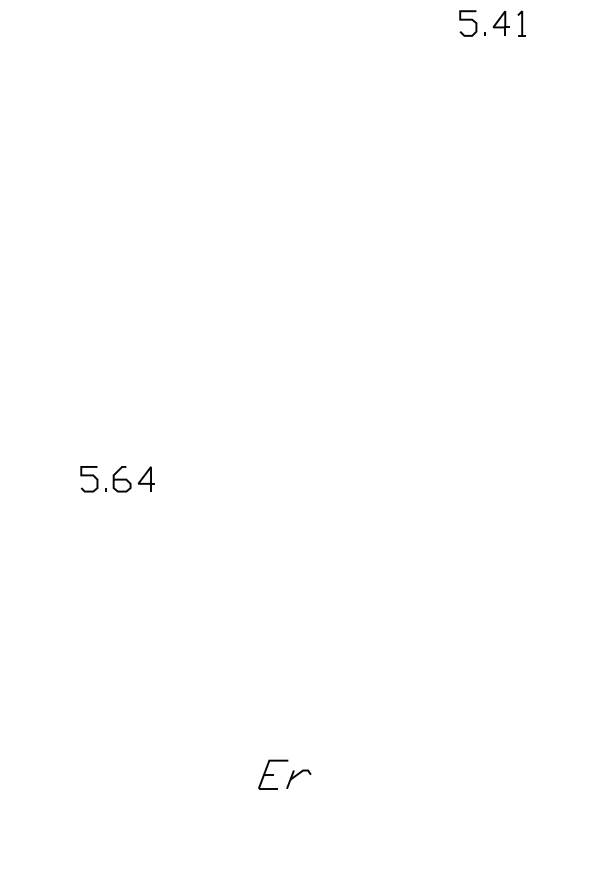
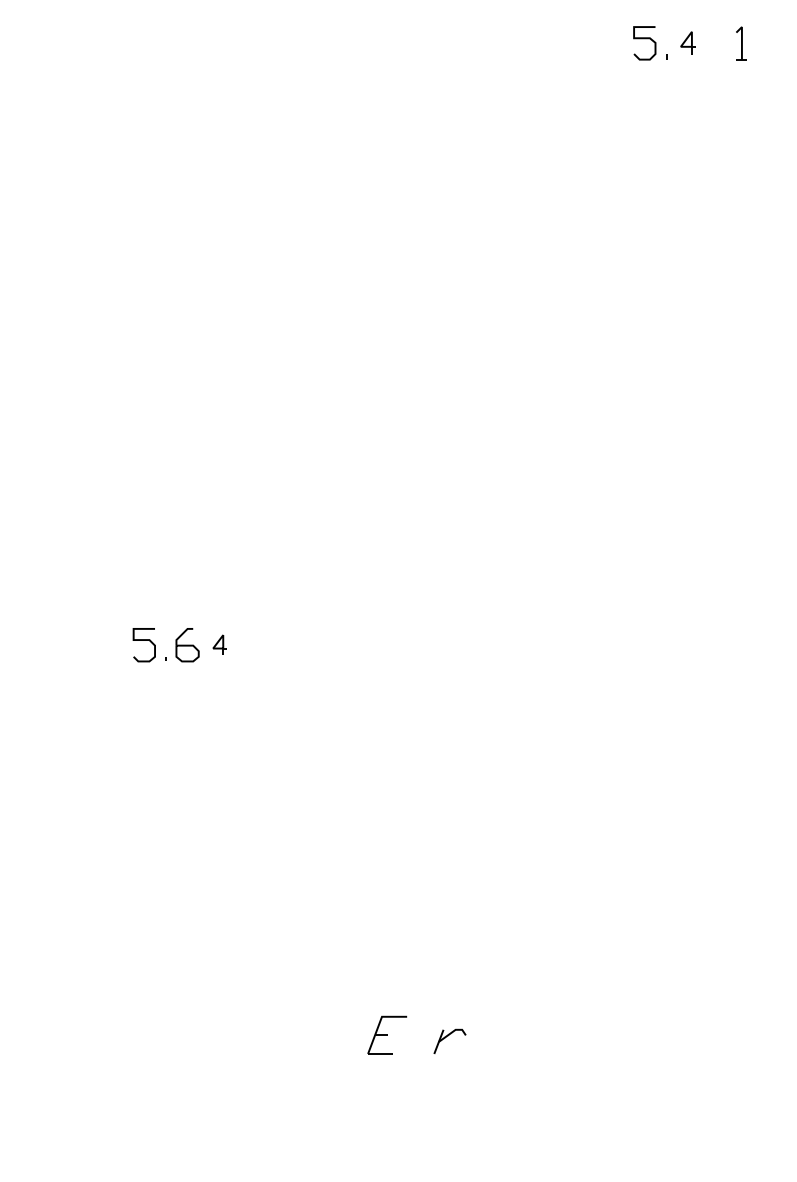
part: (500, 22) -> (687, 42), size x0.7
part: (521, 23) -> (741, 43), moved
part: (146, 478) -> (219, 644), size x0.6
part: (298, 778) -> (449, 1040), moved

